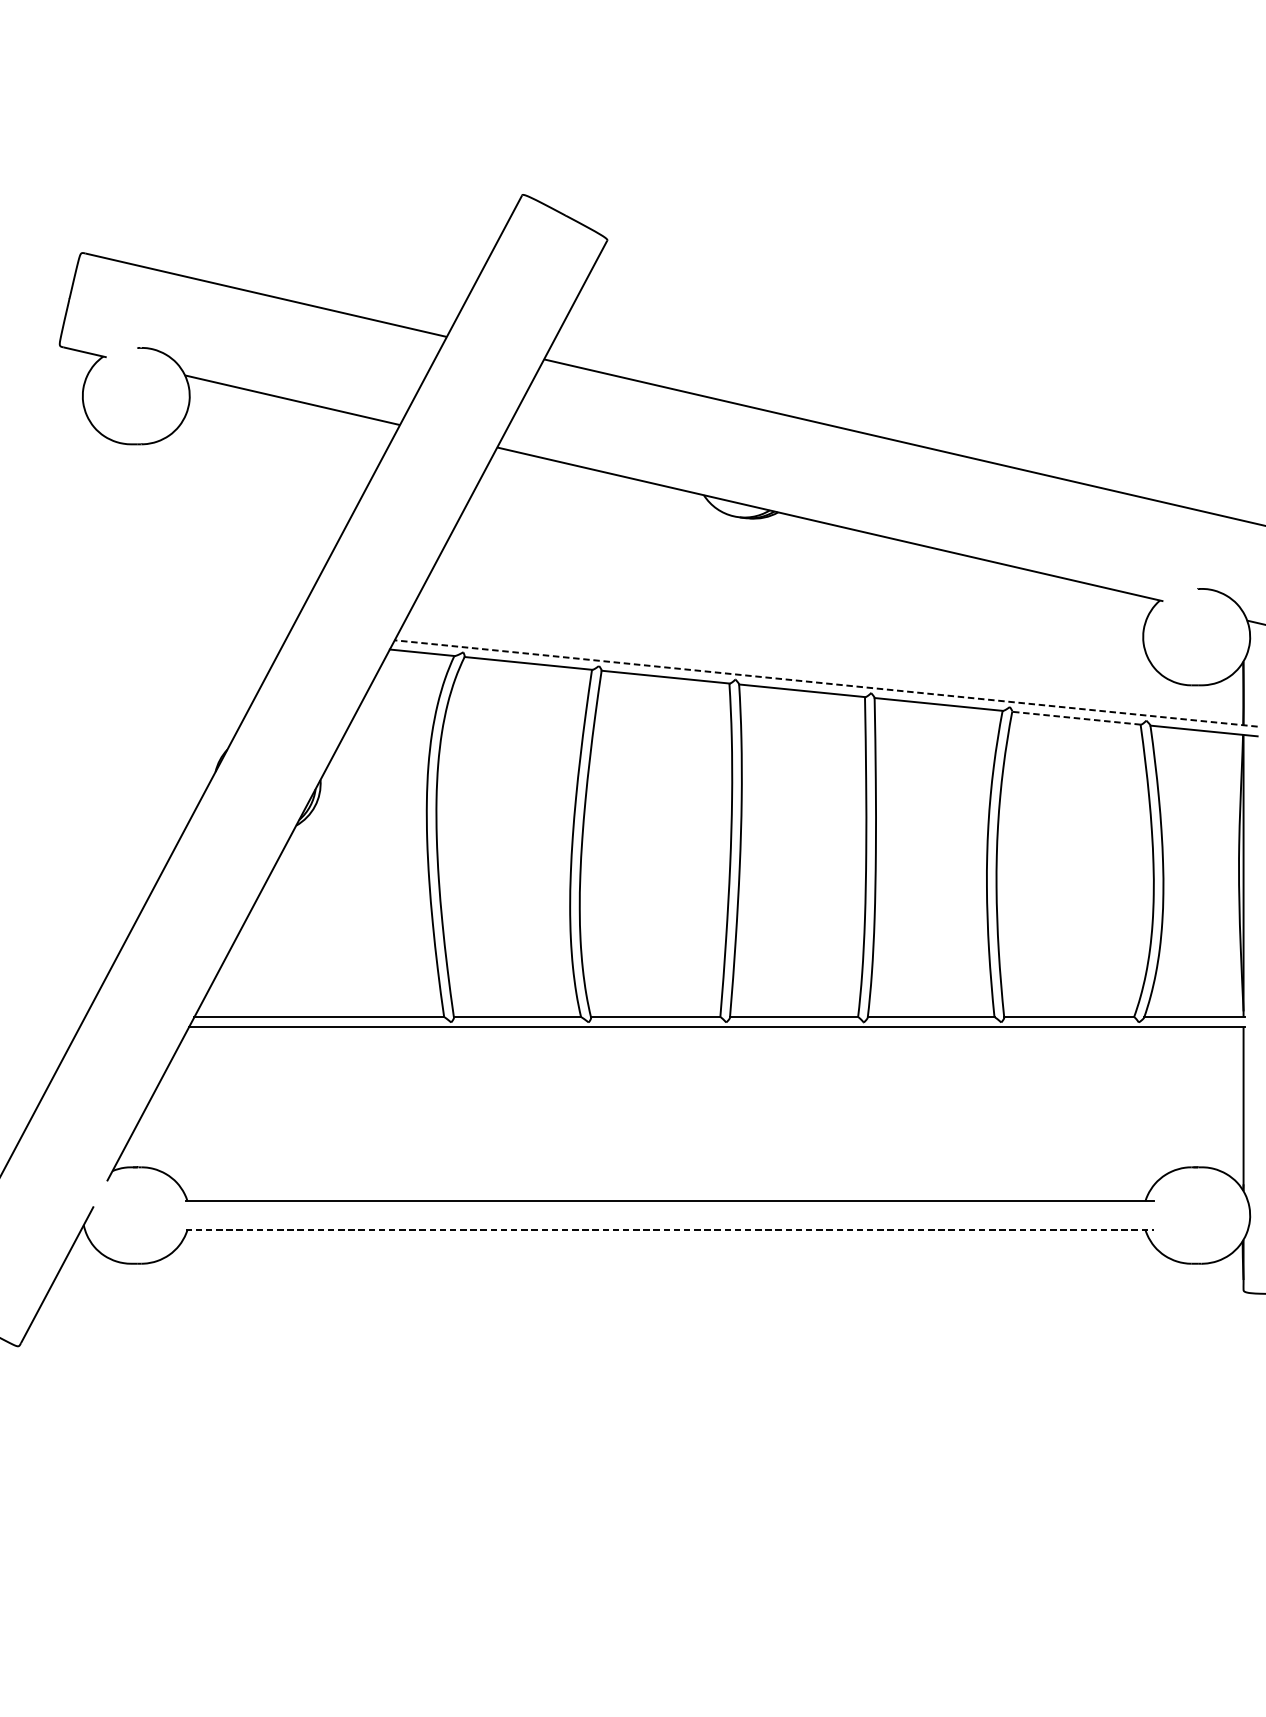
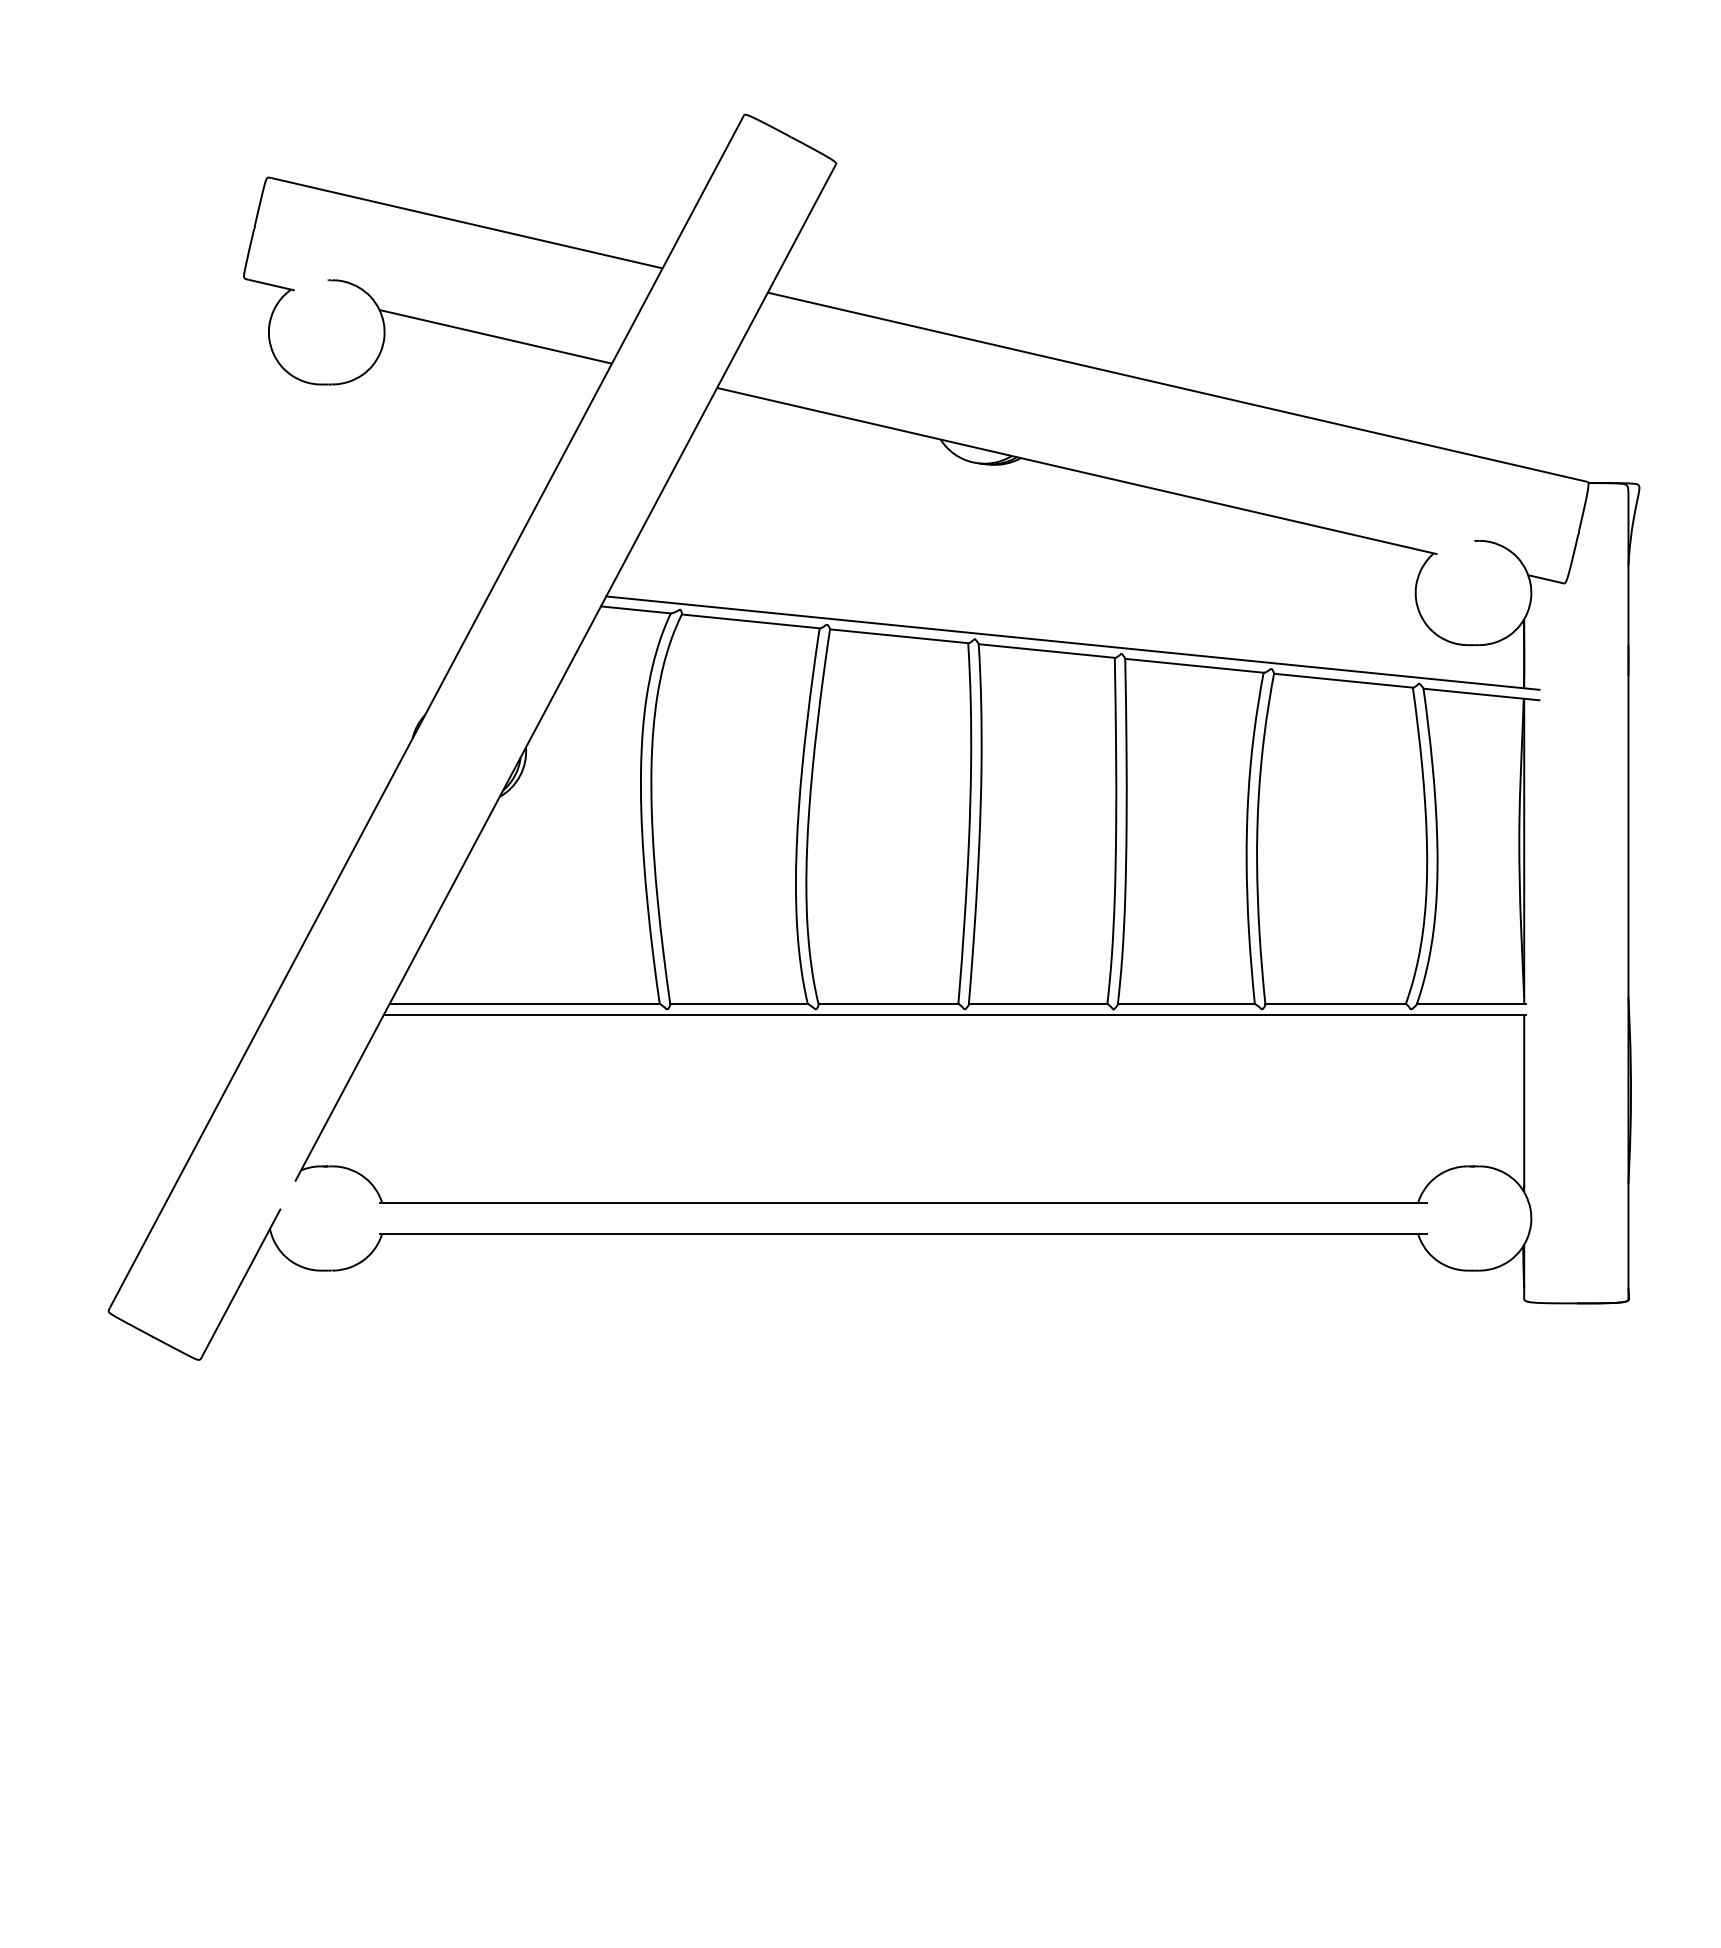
line: (825, 683) -> (1072, 643), dashed -> solid
line: (1076, 718) -> (1343, 680), dashed -> solid
line: (669, 1230) -> (903, 1234), dashed -> solid

